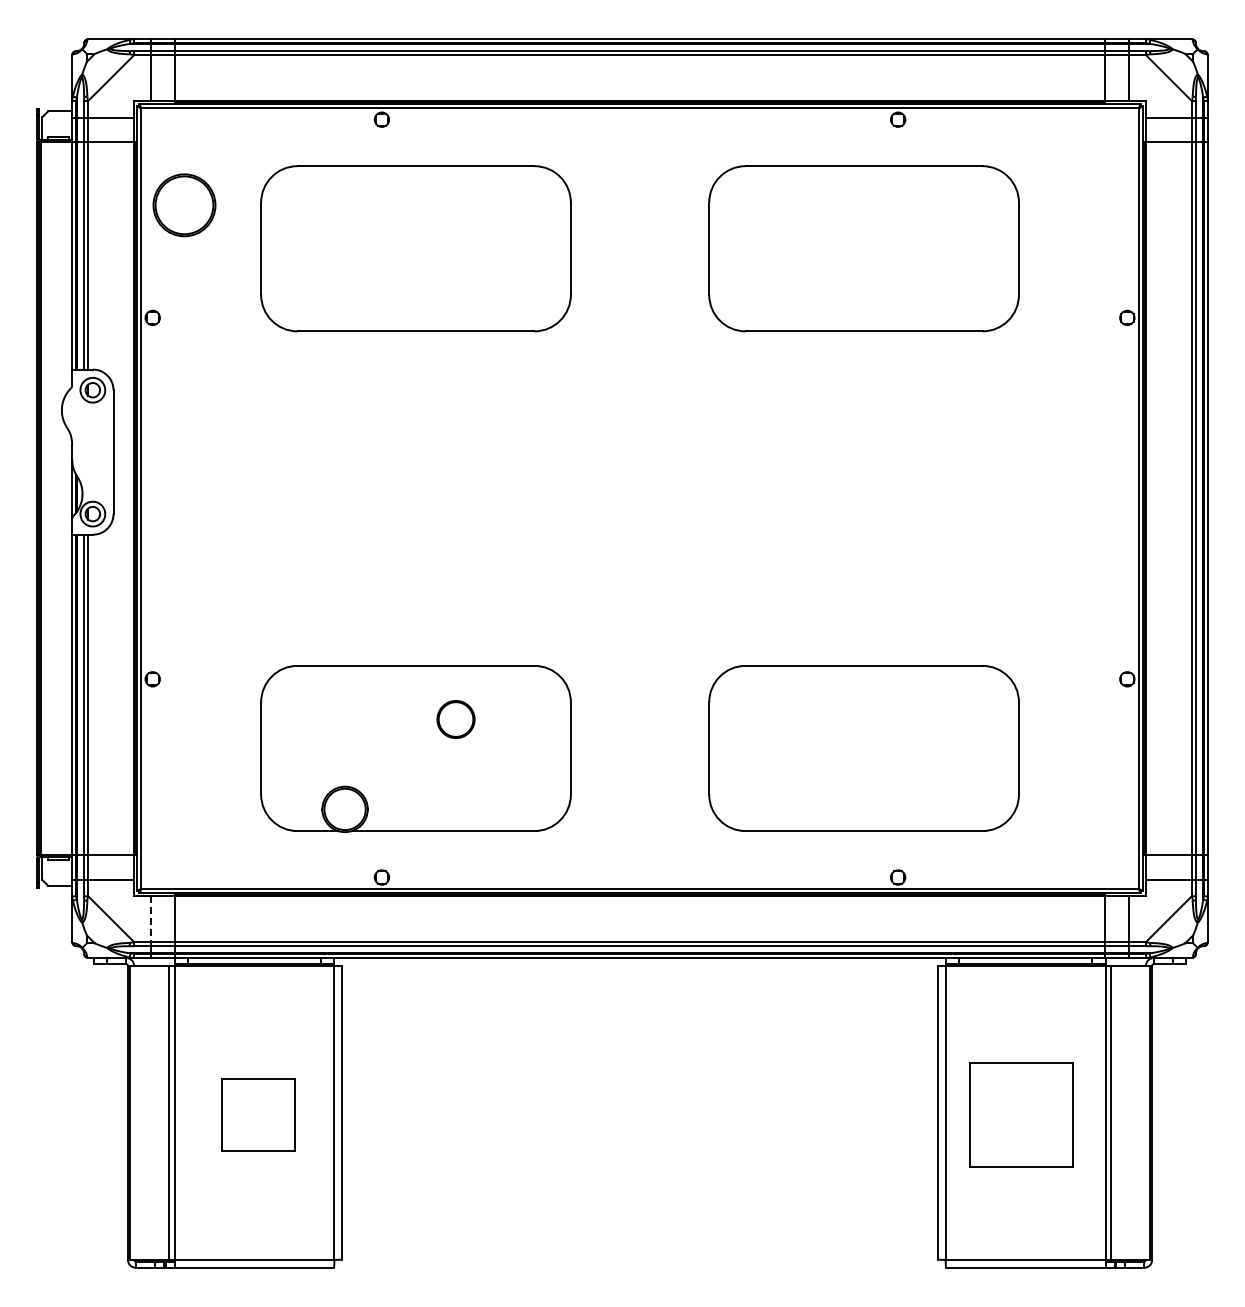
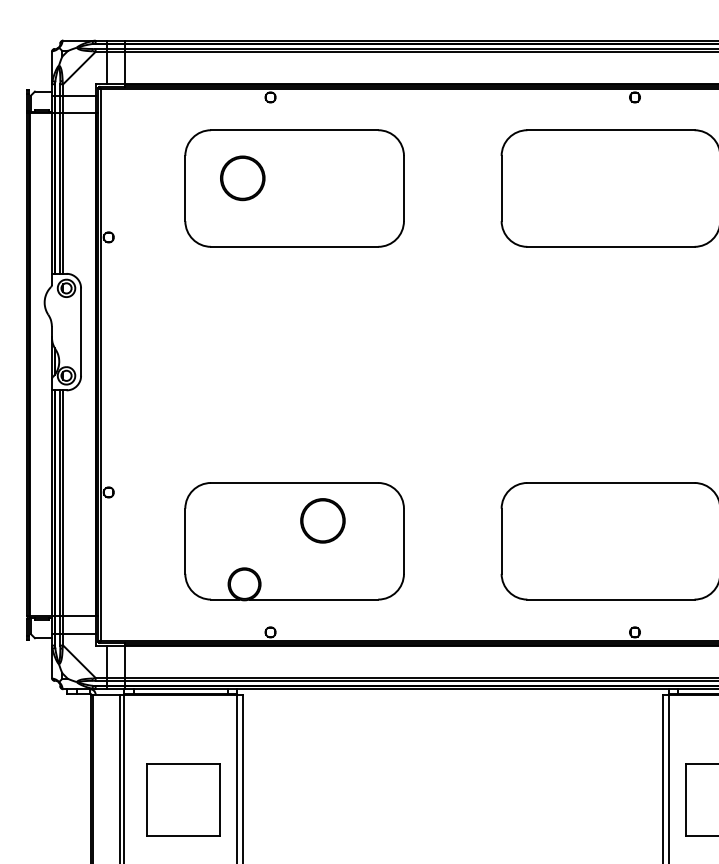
part: (184, 205) -> (242, 178), moved
part: (455, 719) -> (322, 520), size x1.67
line: (150, 919) -> (107, 662), dashed -> solid
part: (258, 1114) -> (183, 799), size x1.43

